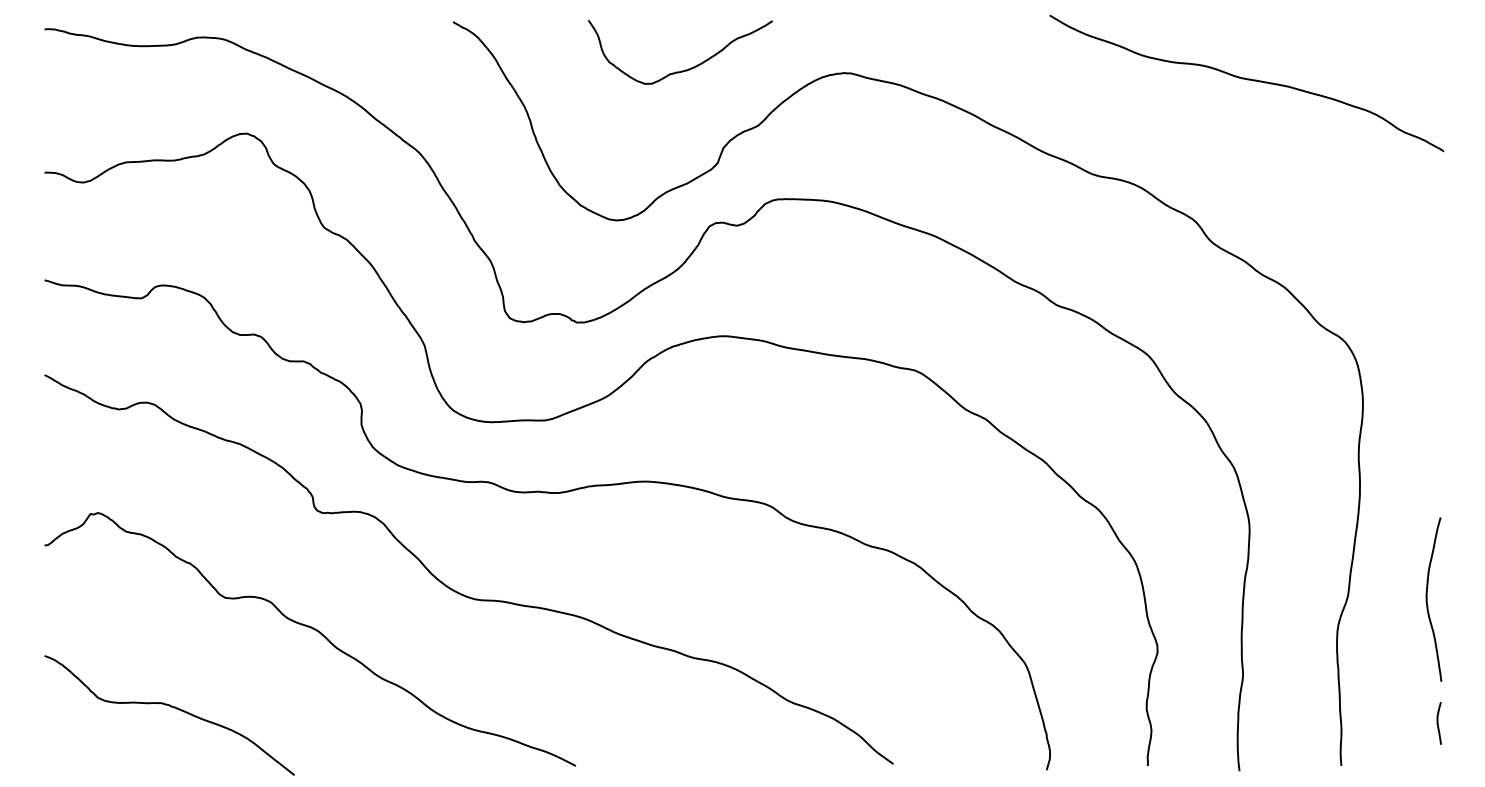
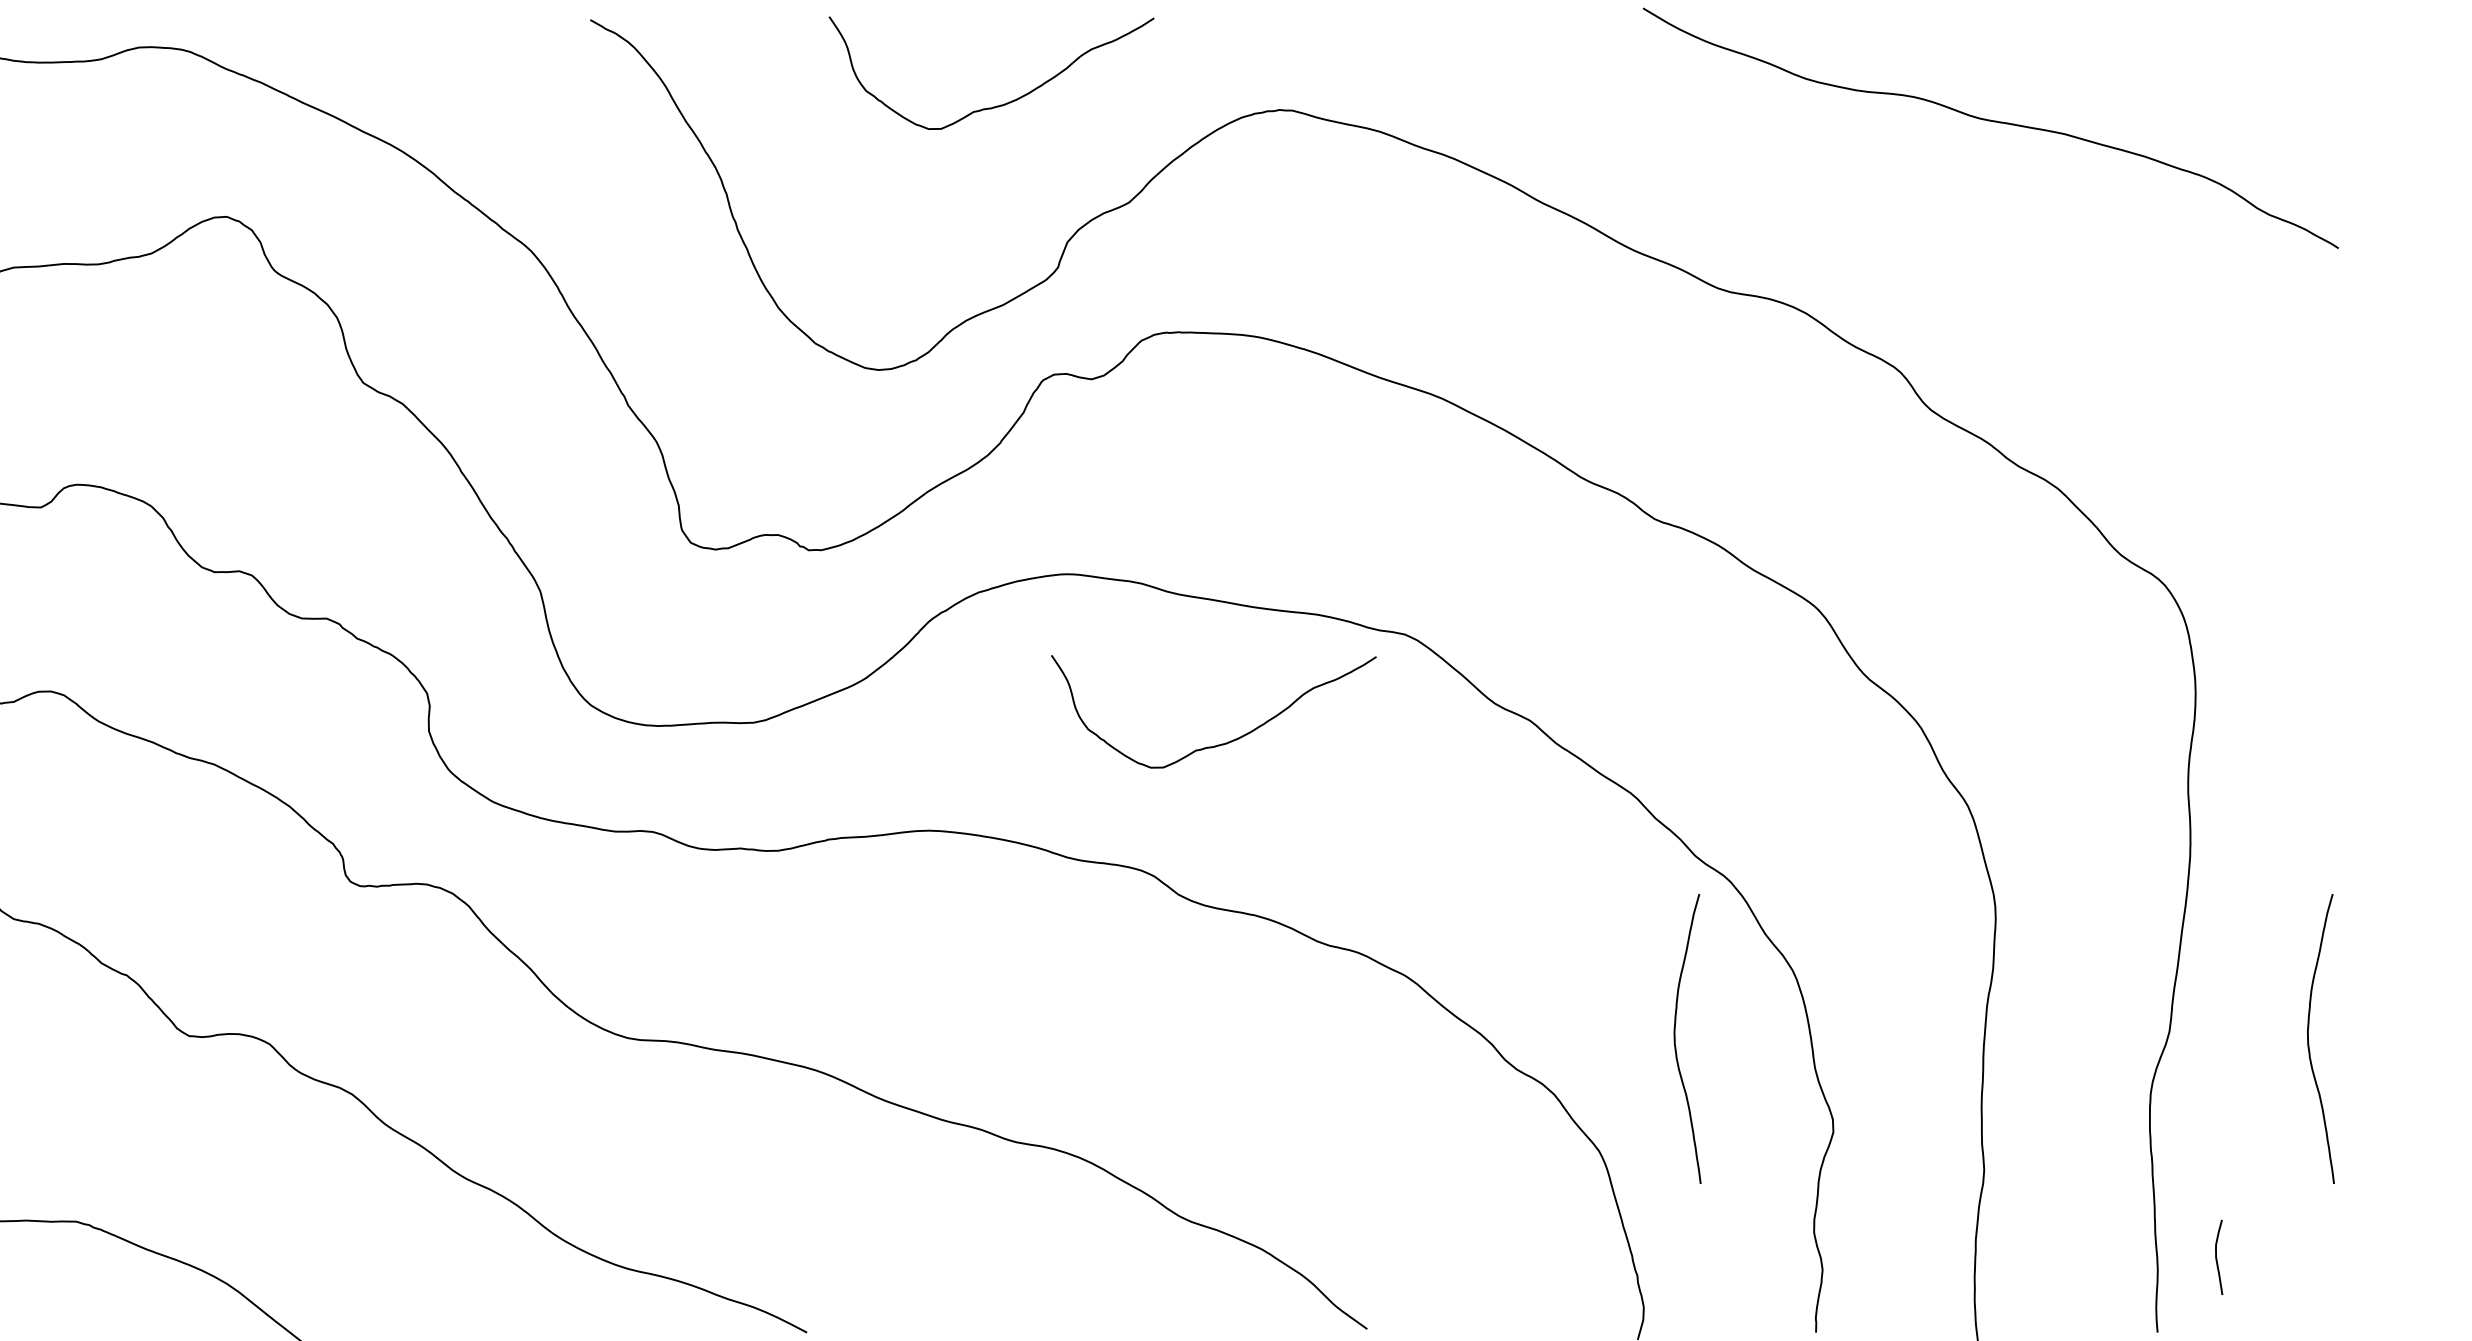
curve: (811, 431) -> (1222, 742), added
curve: (1068, 599) -> (1676, 1038), added
curve: (1438, 723) -> (2217, 1257), moved

